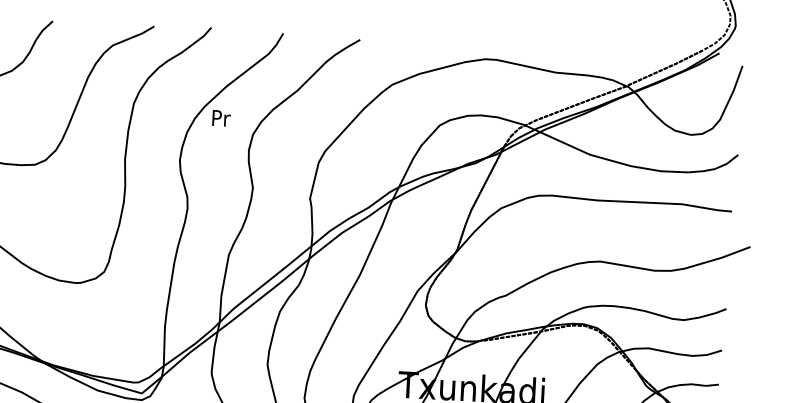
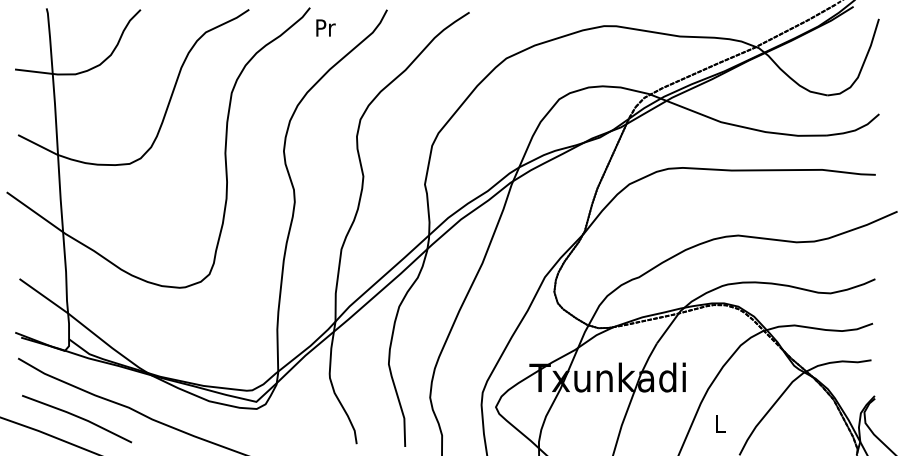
text: (221, 117) -> (325, 27), moved

